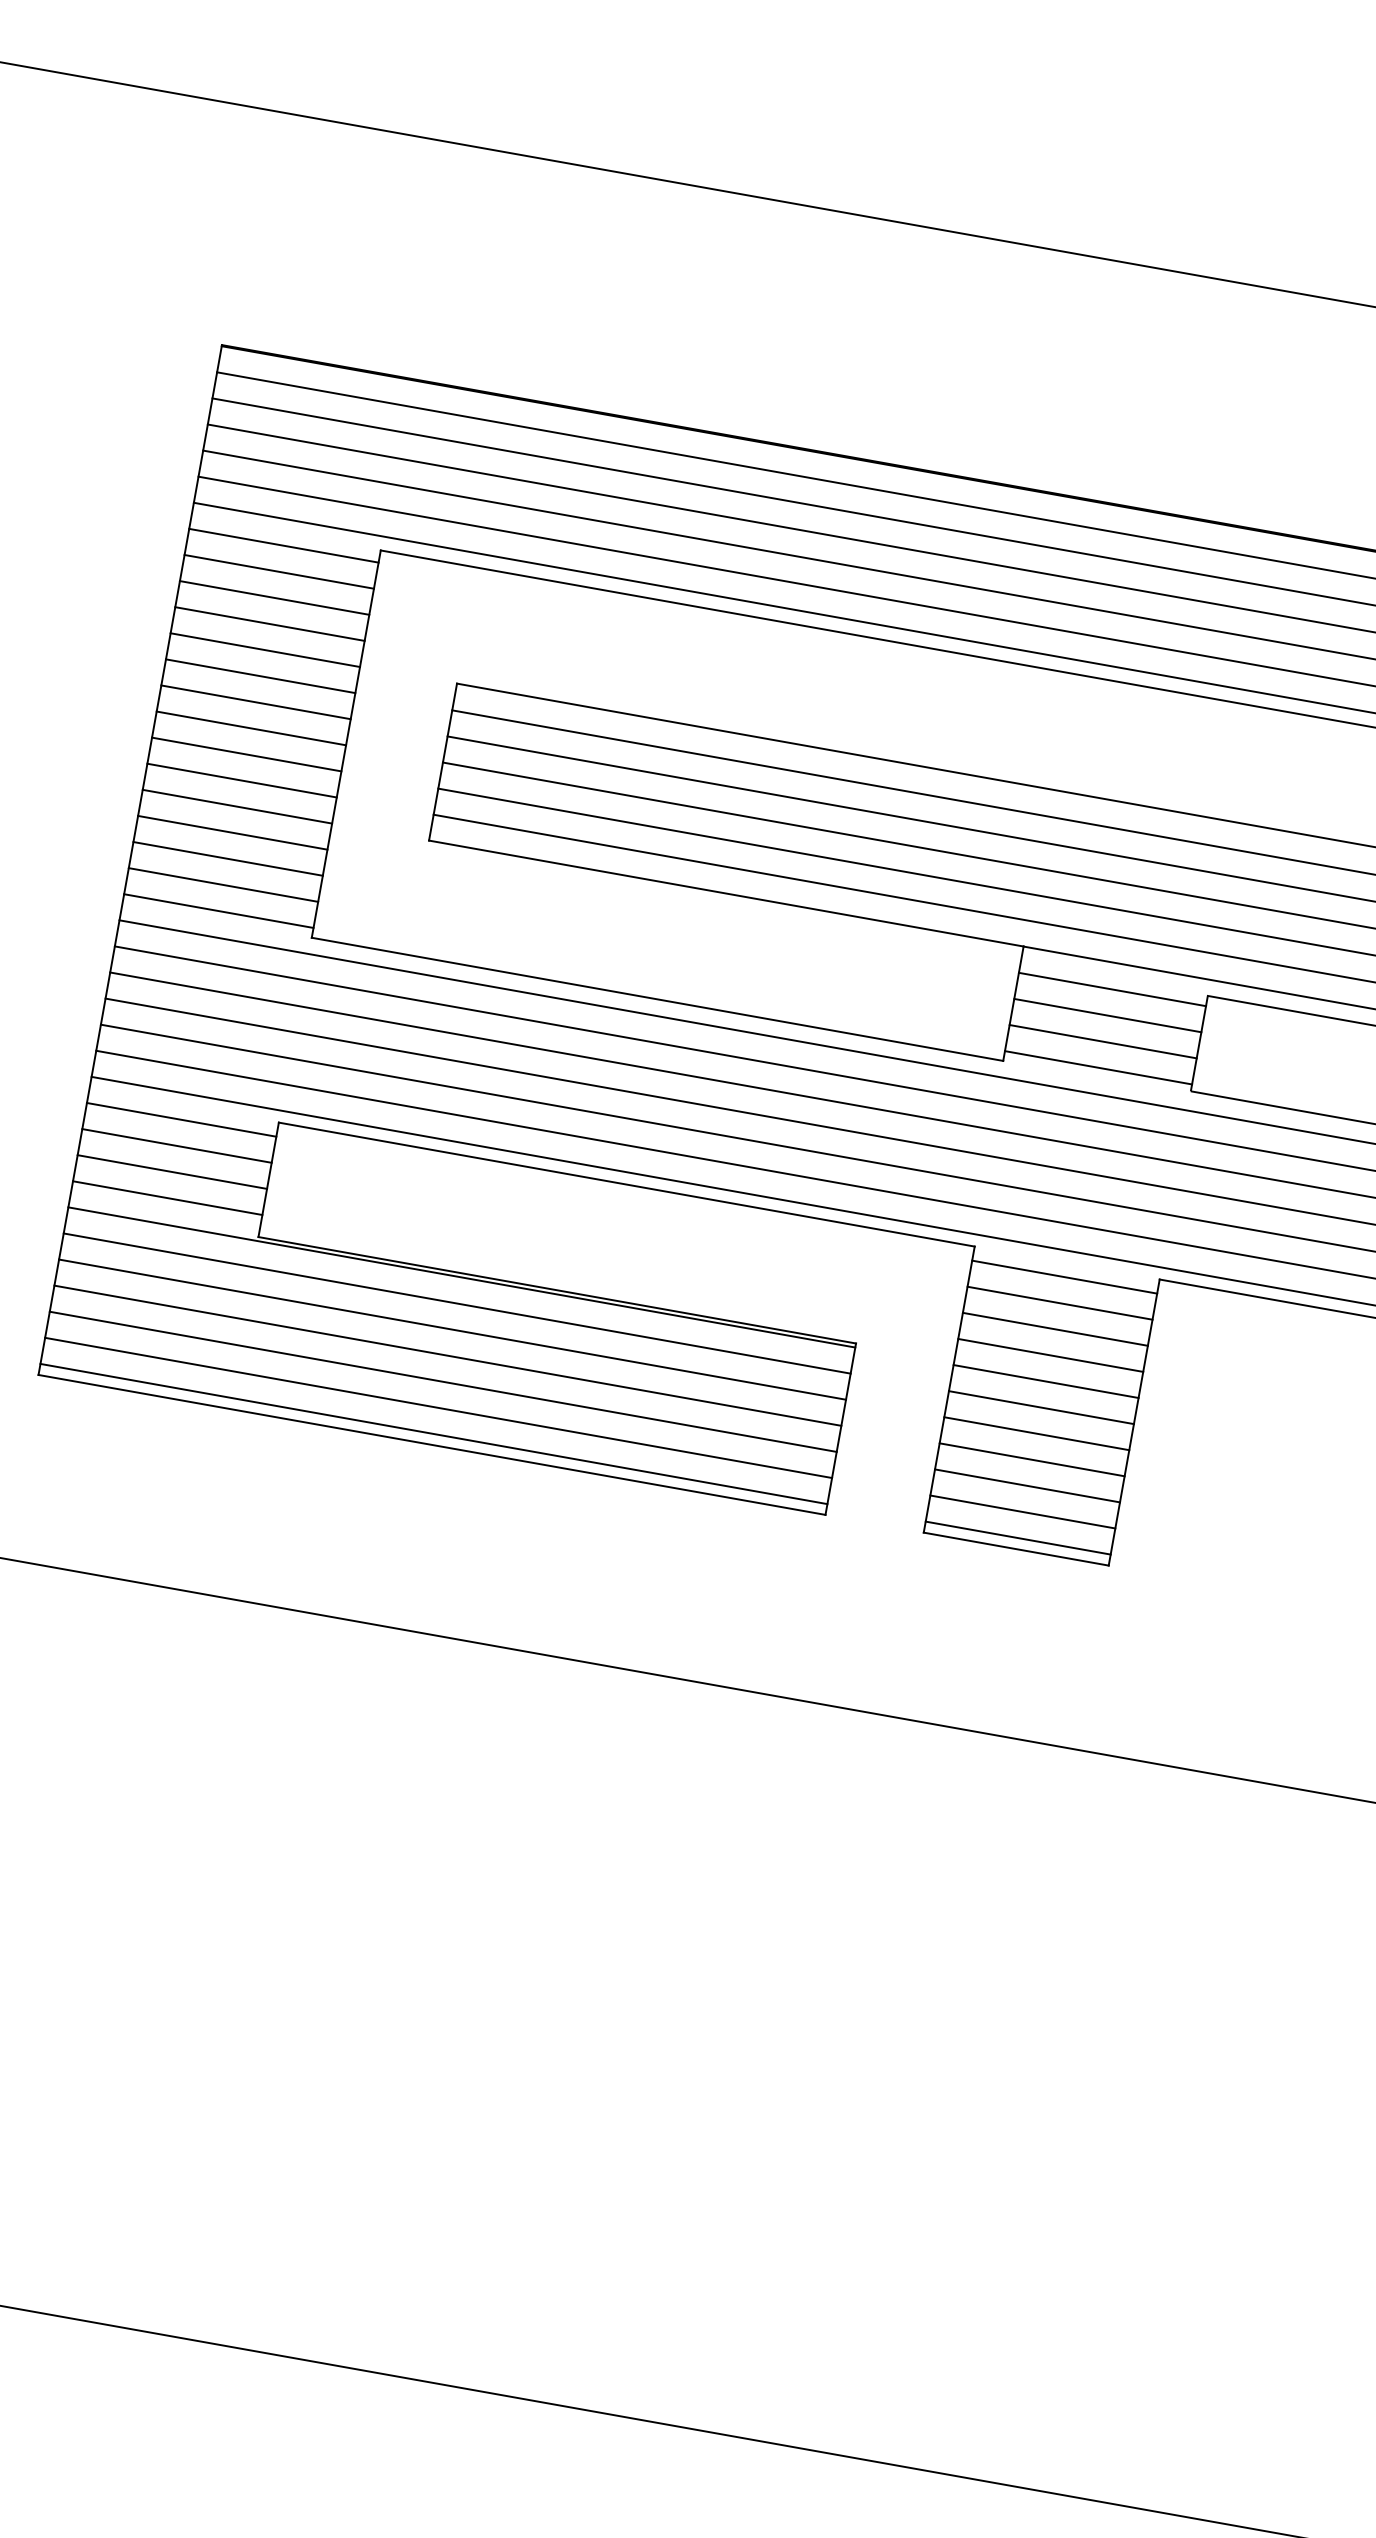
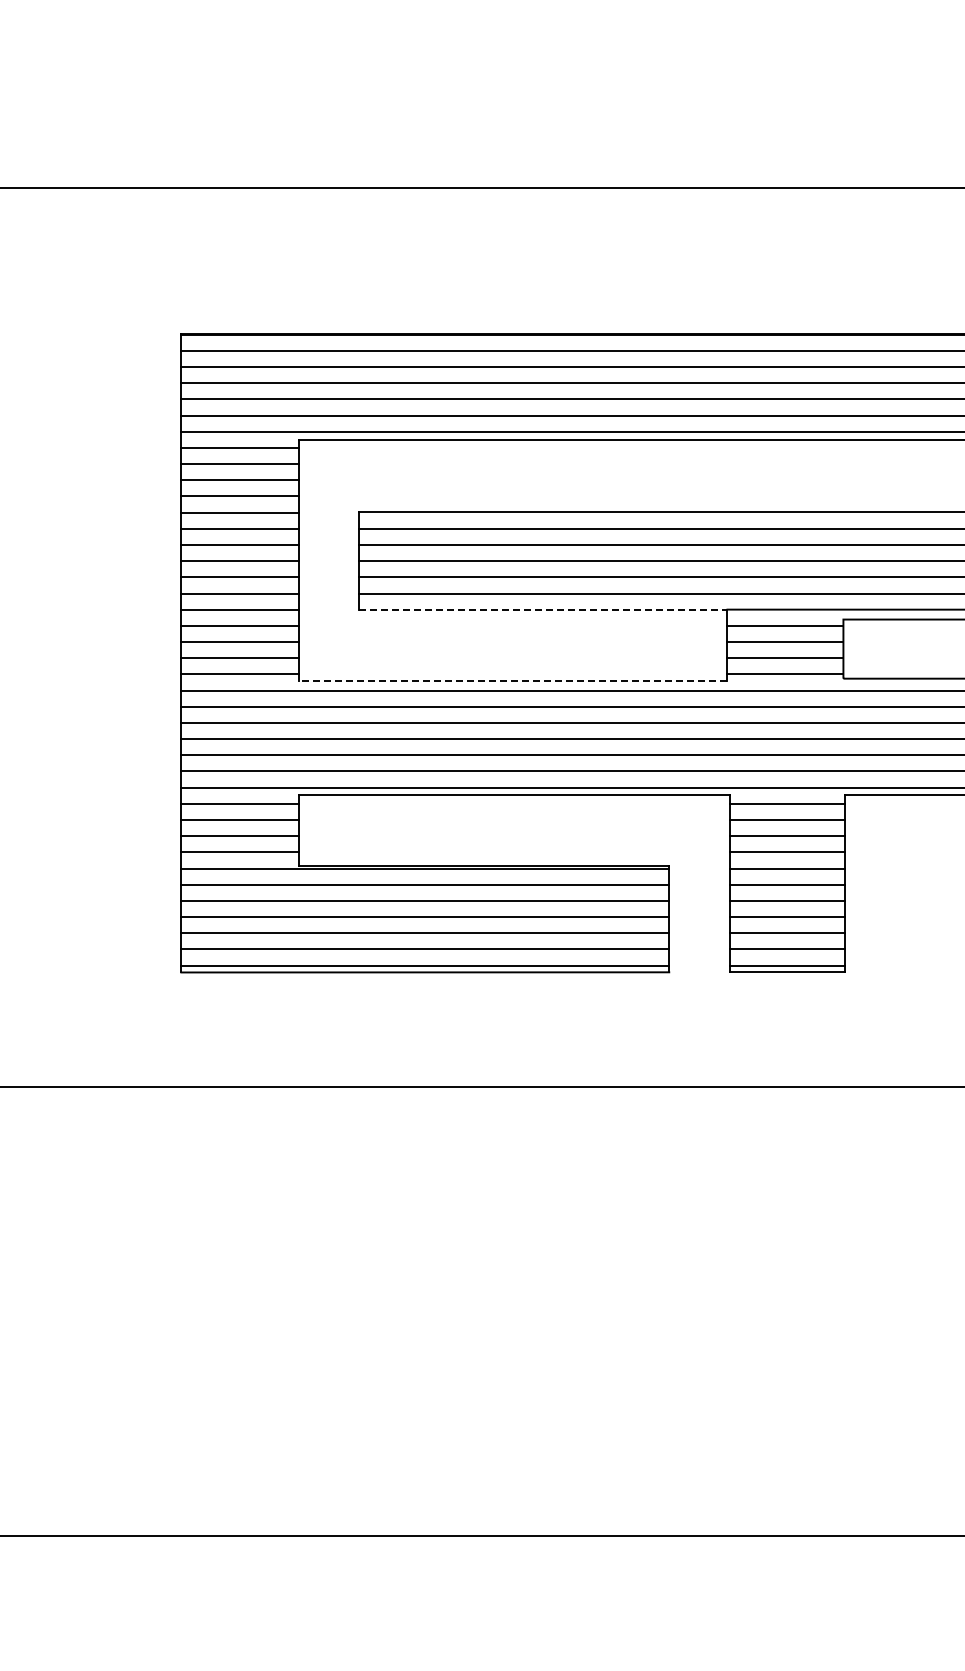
line: (726, 893) -> (543, 609), solid -> dashed
line: (656, 999) -> (512, 680), solid -> dashed

